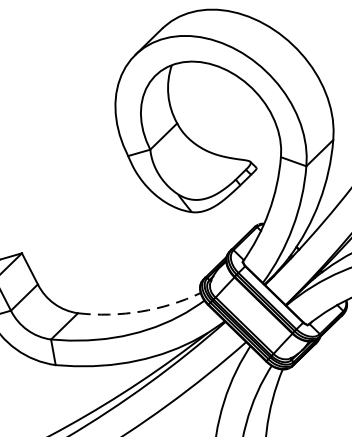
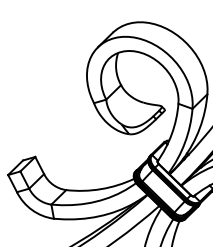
arc: (141, 312) -> (101, 189), dashed -> solid

